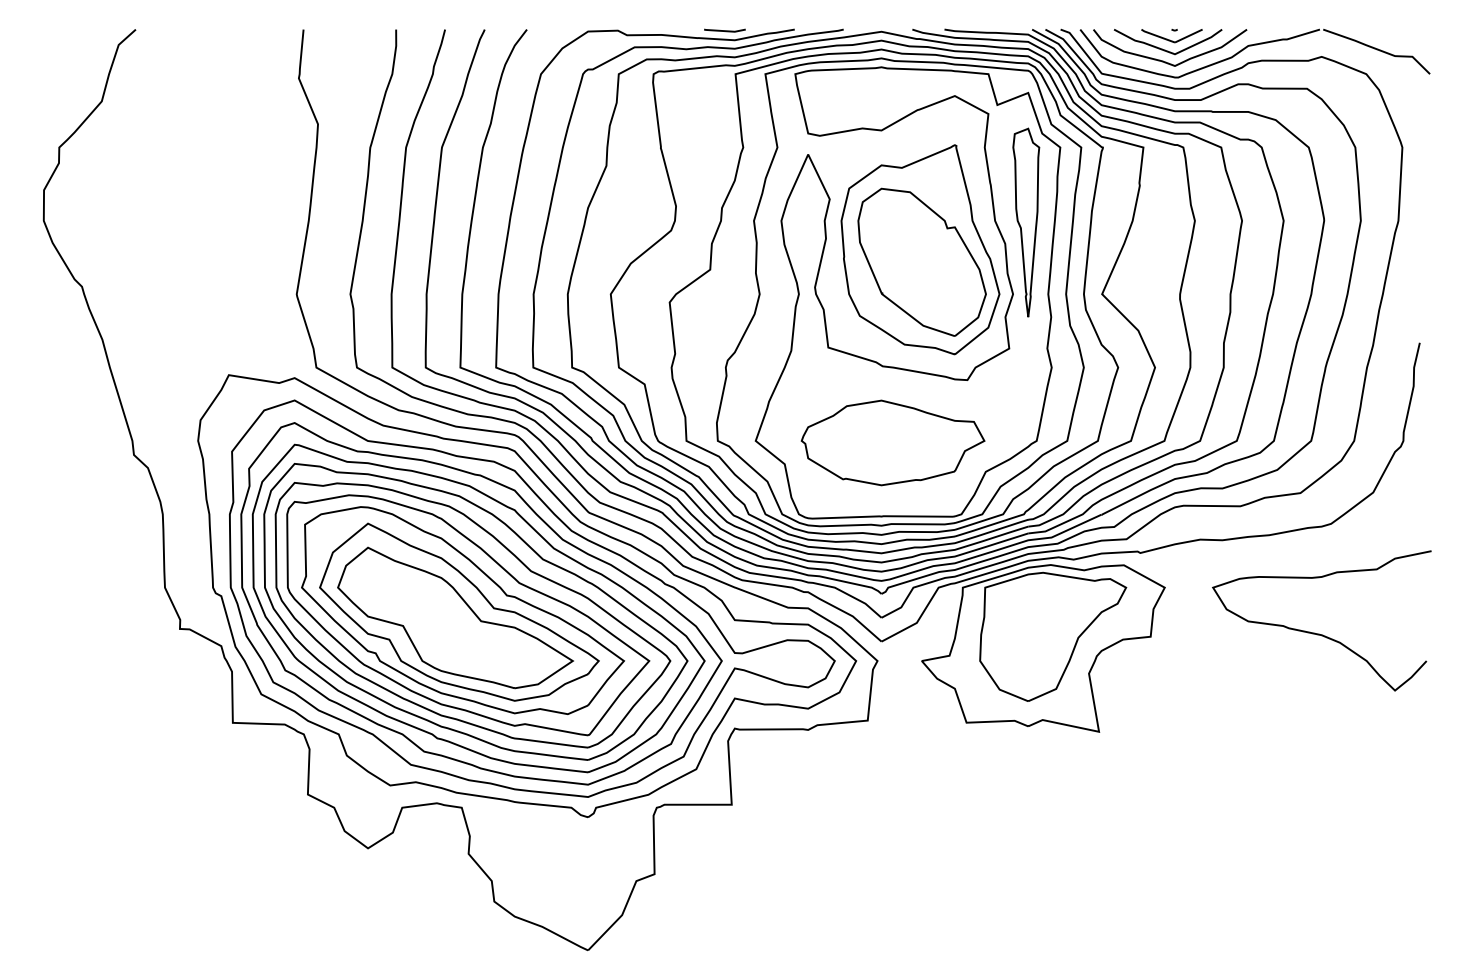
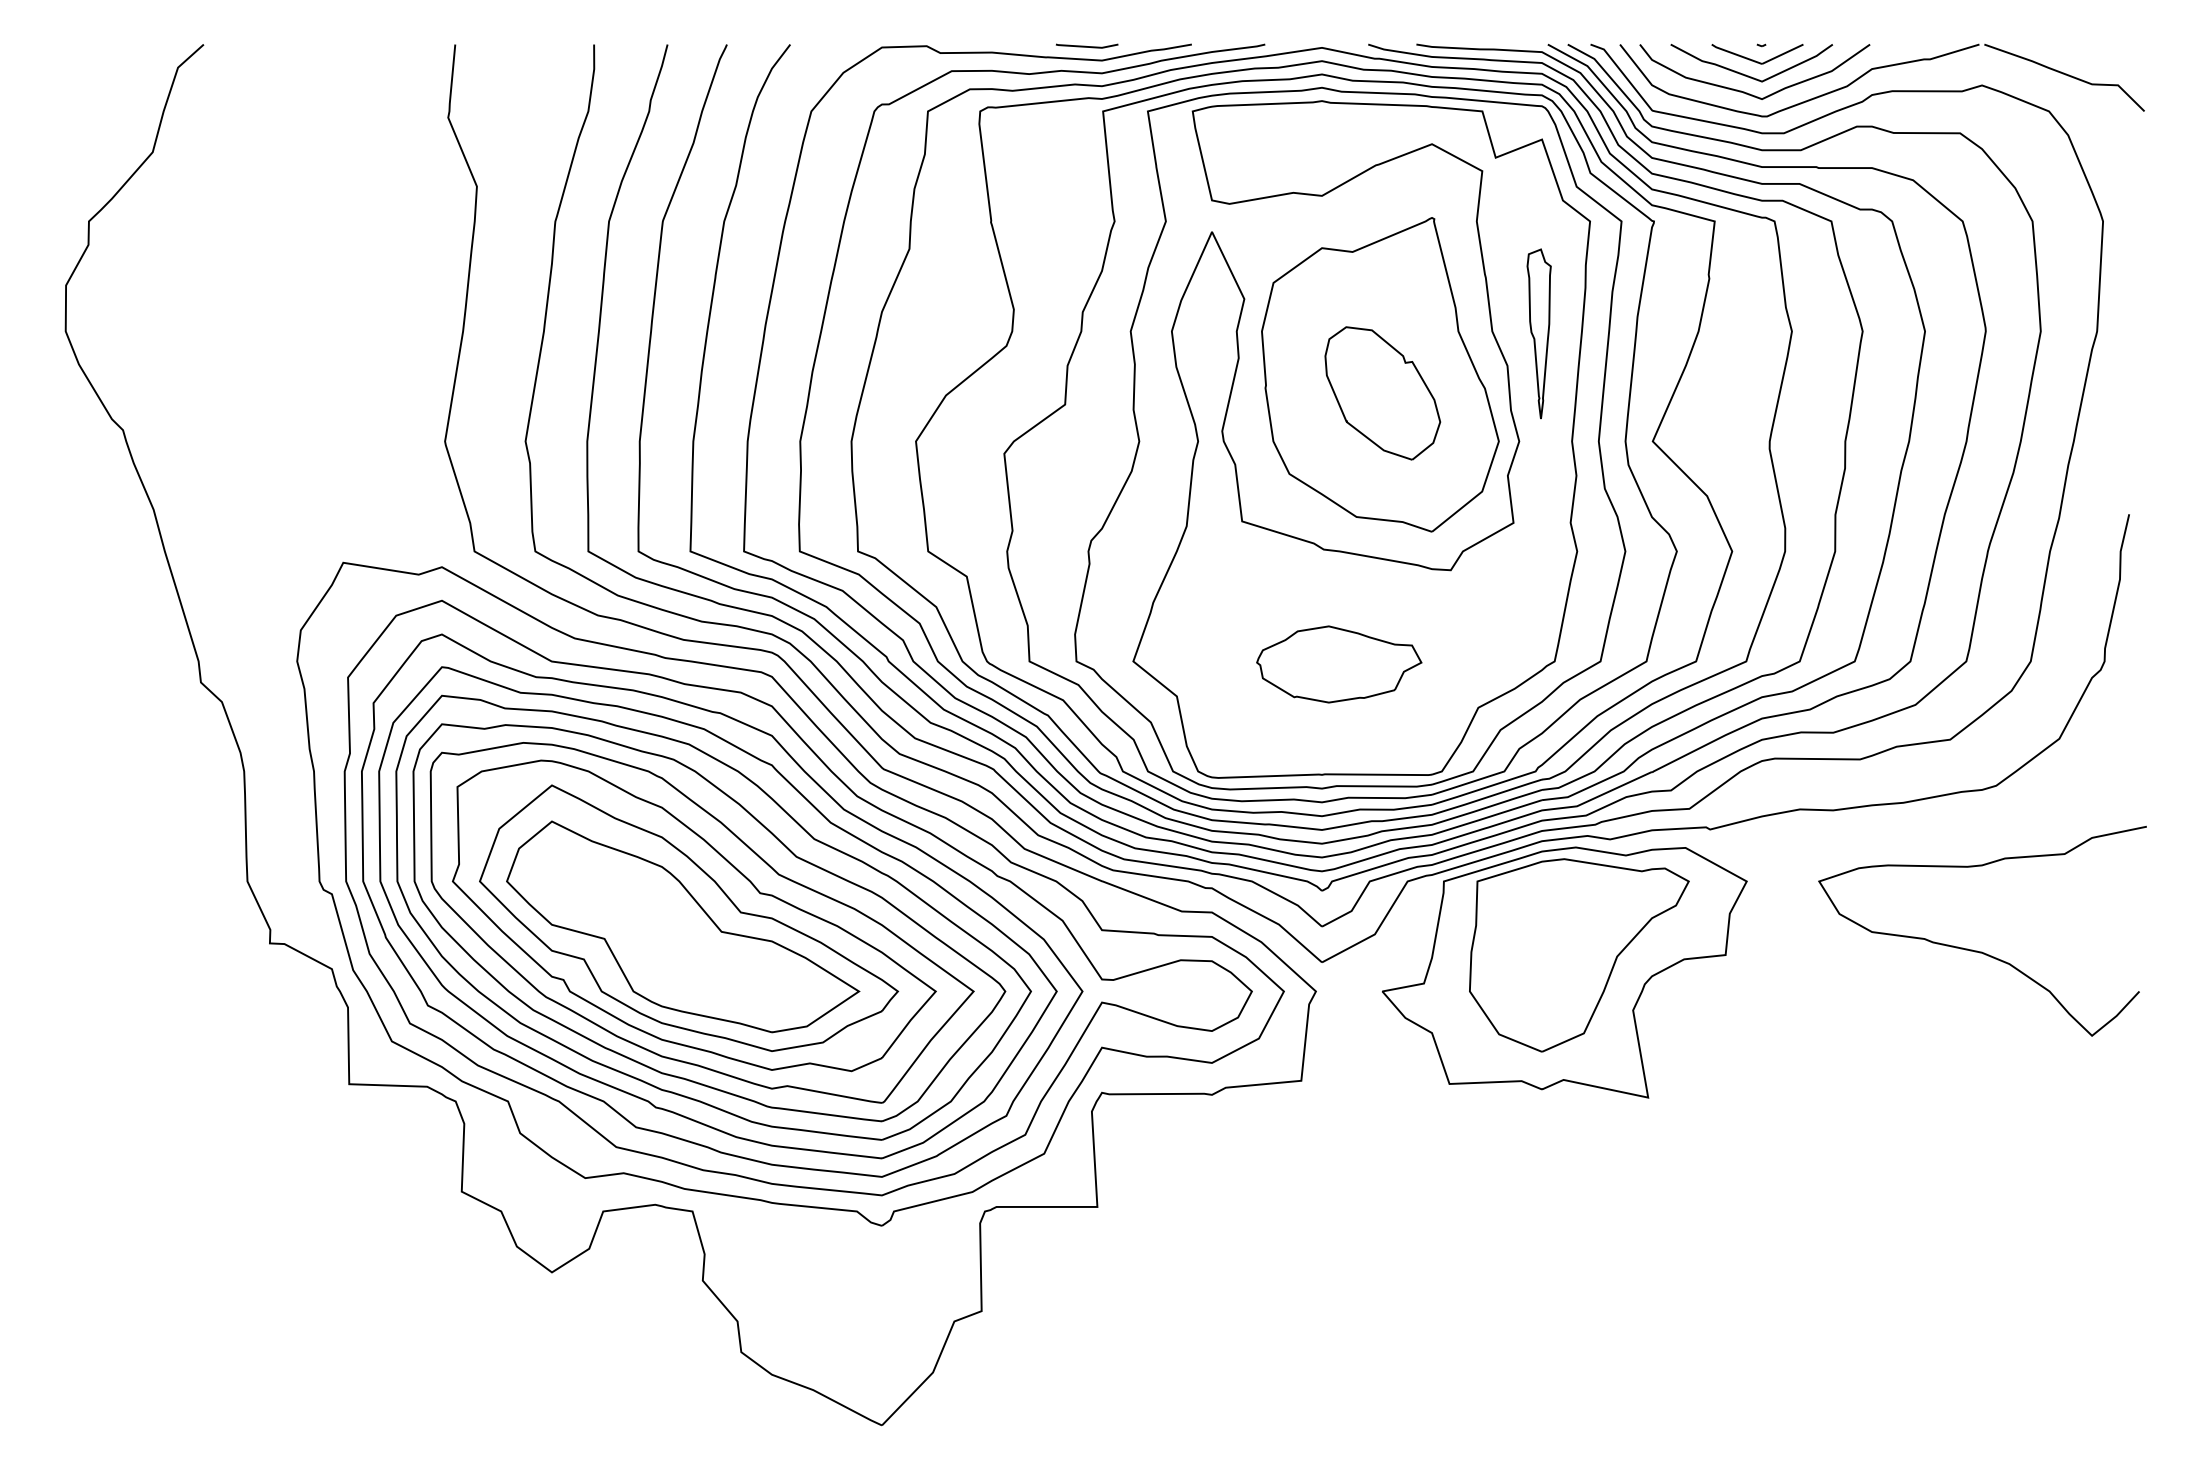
part: (1026, 222) -> (1539, 333), size x0.6
part: (921, 261) -> (1381, 392), size x0.6
part: (892, 442) -> (1338, 663), size x0.6

